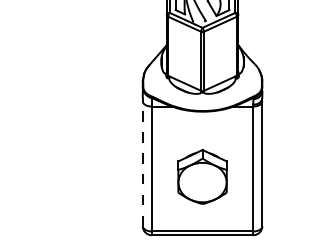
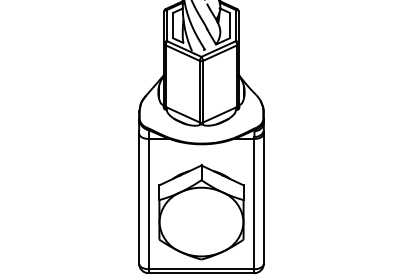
line: (143, 163) -> (139, 198), dashed -> solid
part: (202, 177) -> (201, 212), size x1.67

